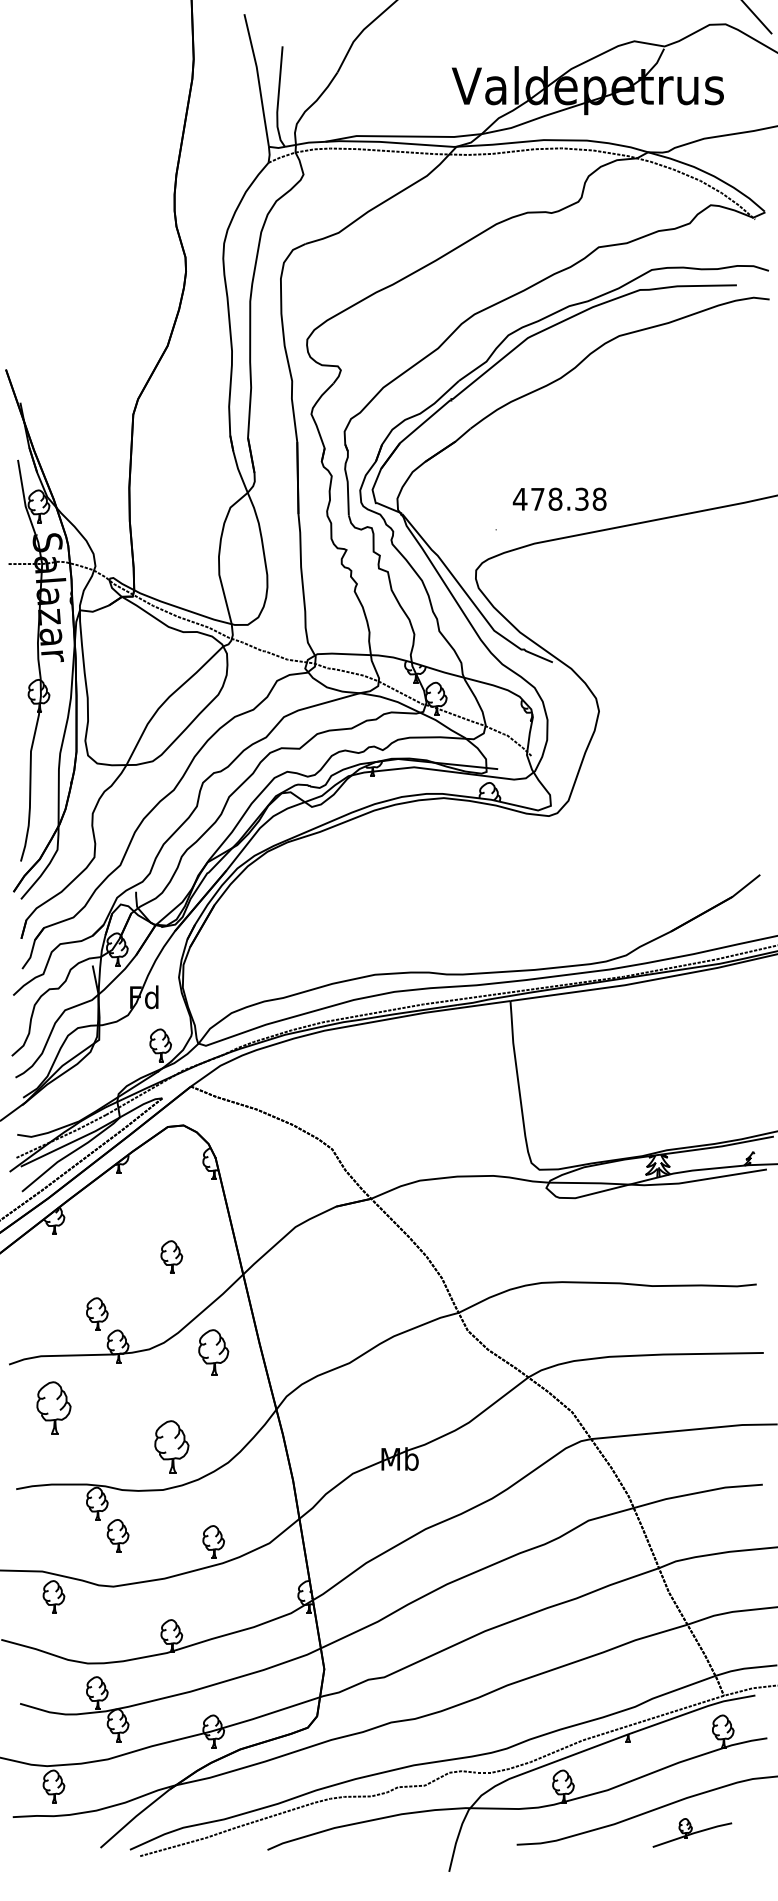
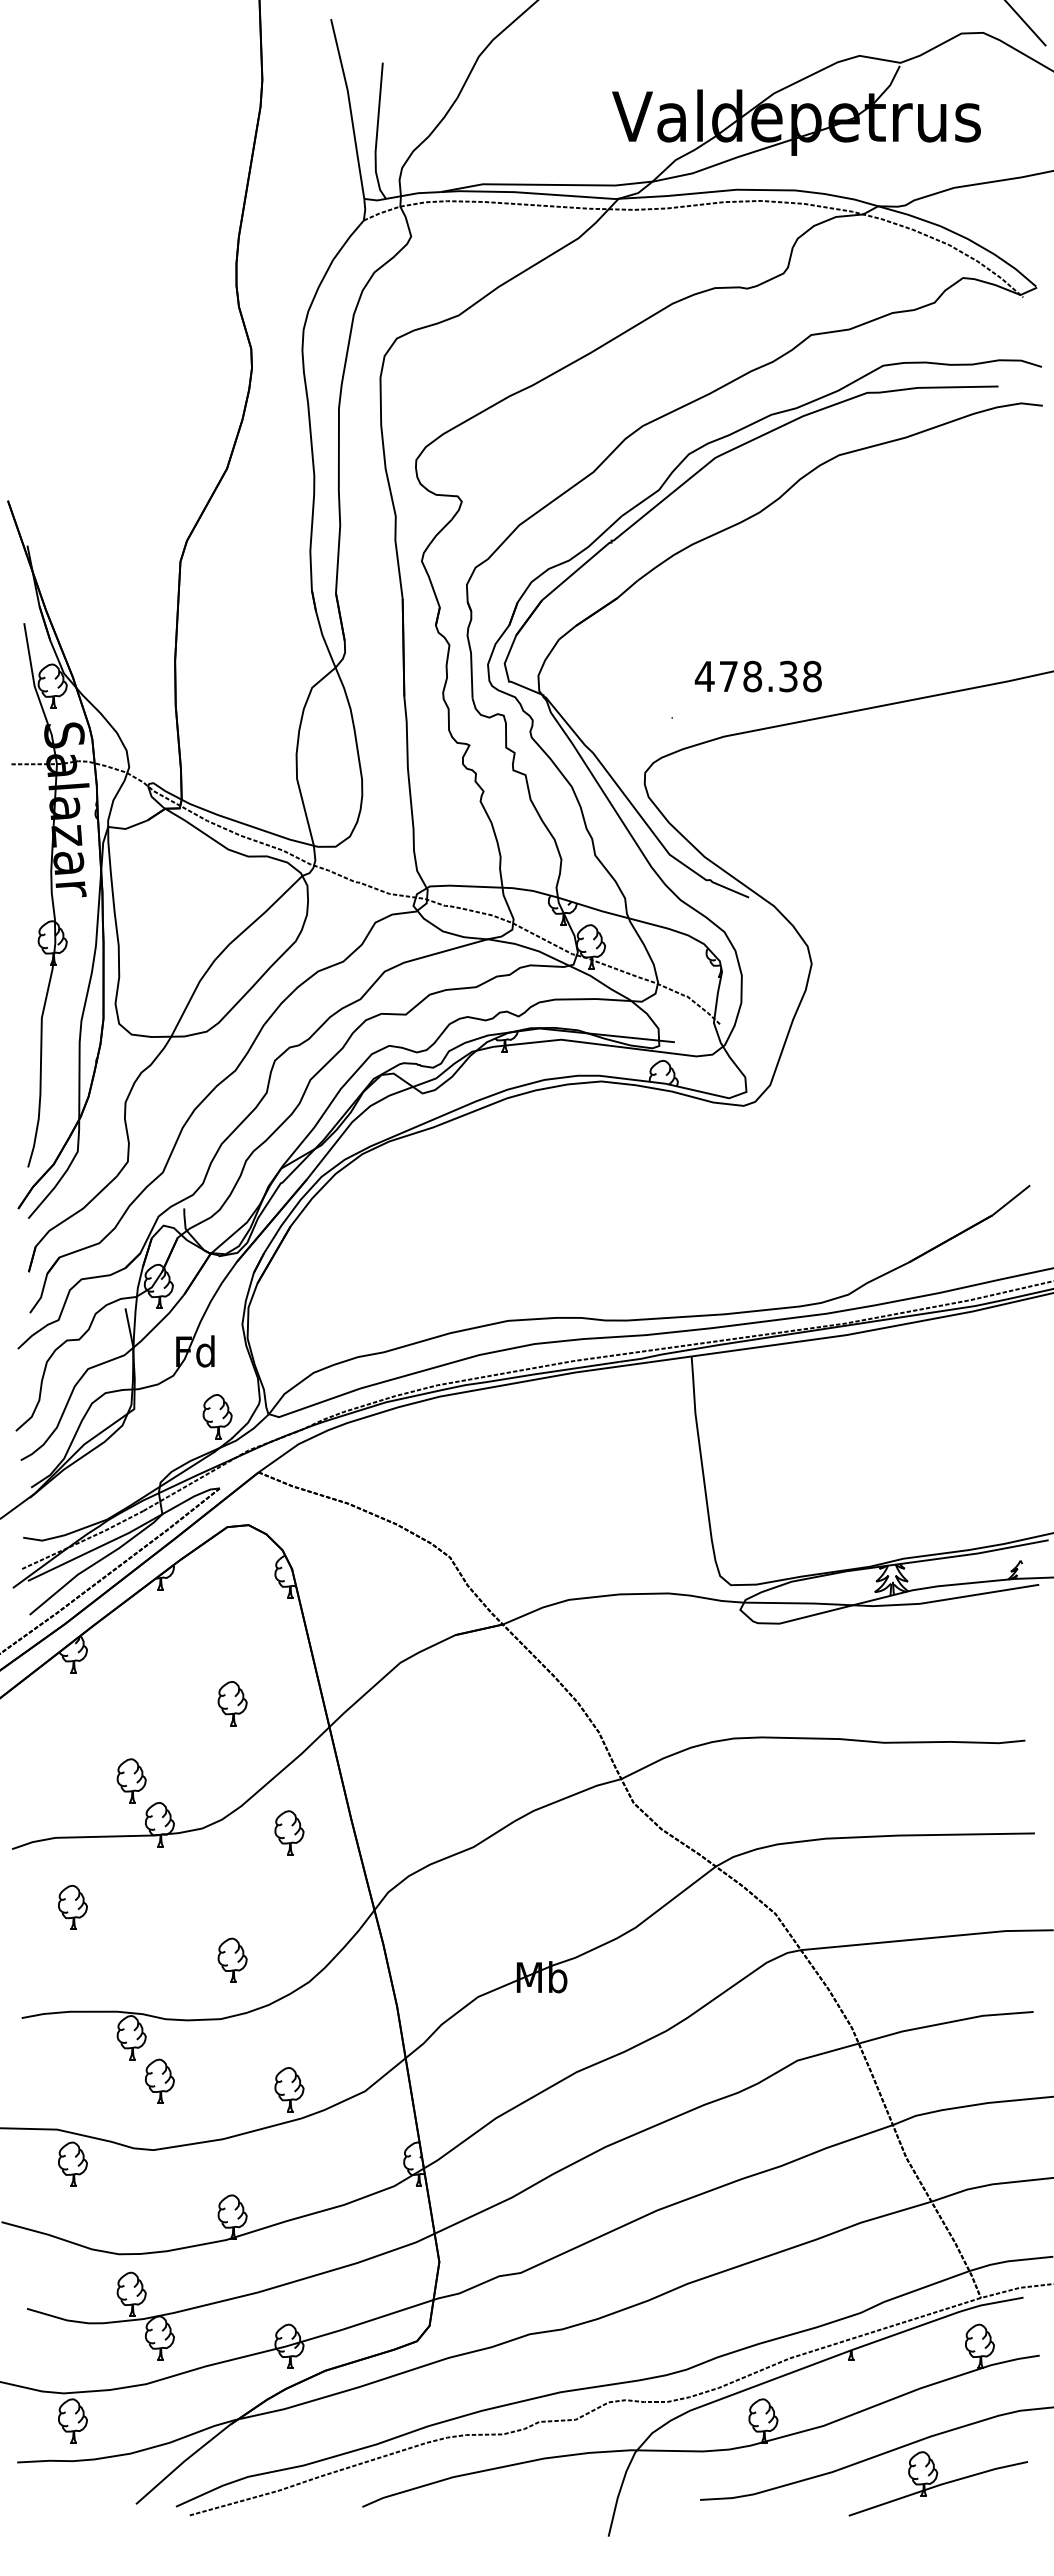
part: (213, 1352) -> (289, 1832), size x0.71
part: (53, 1406) -> (72, 1906), size x0.62
part: (171, 1445) -> (232, 1959), size x0.62
part: (691, 1832) -> (937, 2483), size x1.67

